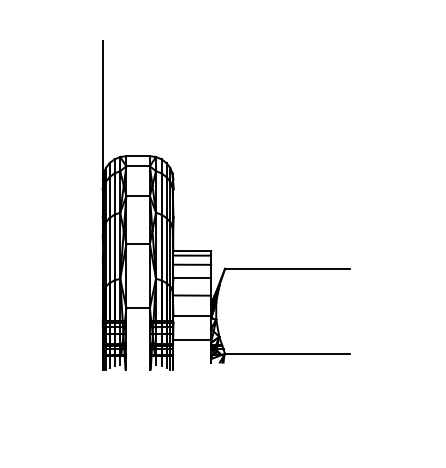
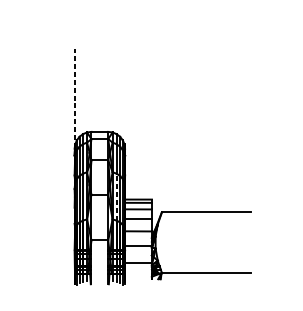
line: (102, 114) -> (74, 102), solid -> dashed
line: (161, 247) -> (116, 197), solid -> dashed

